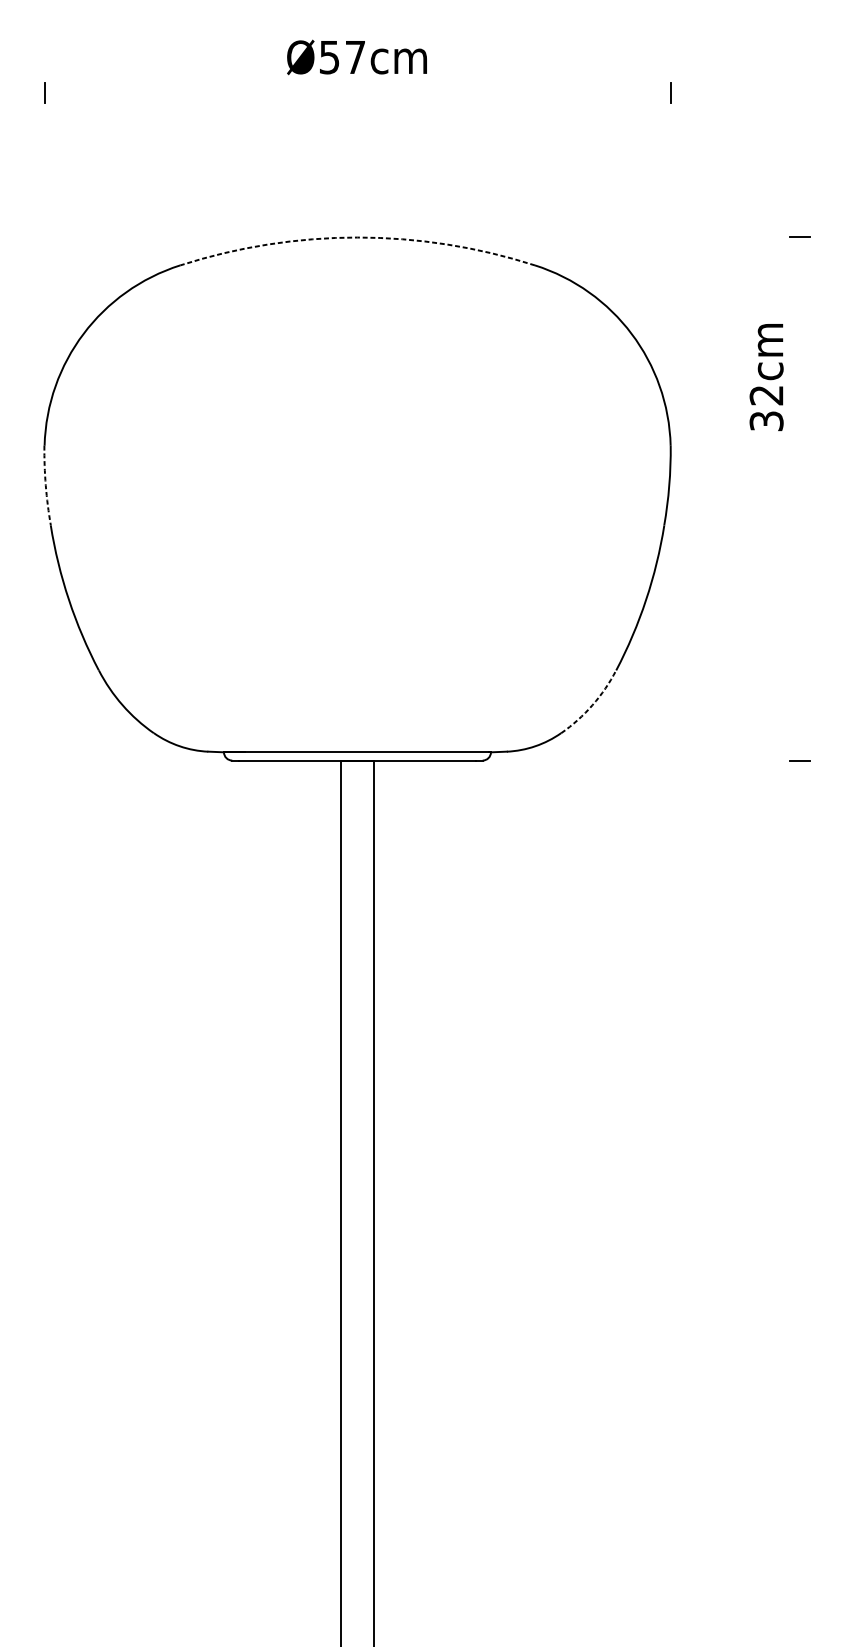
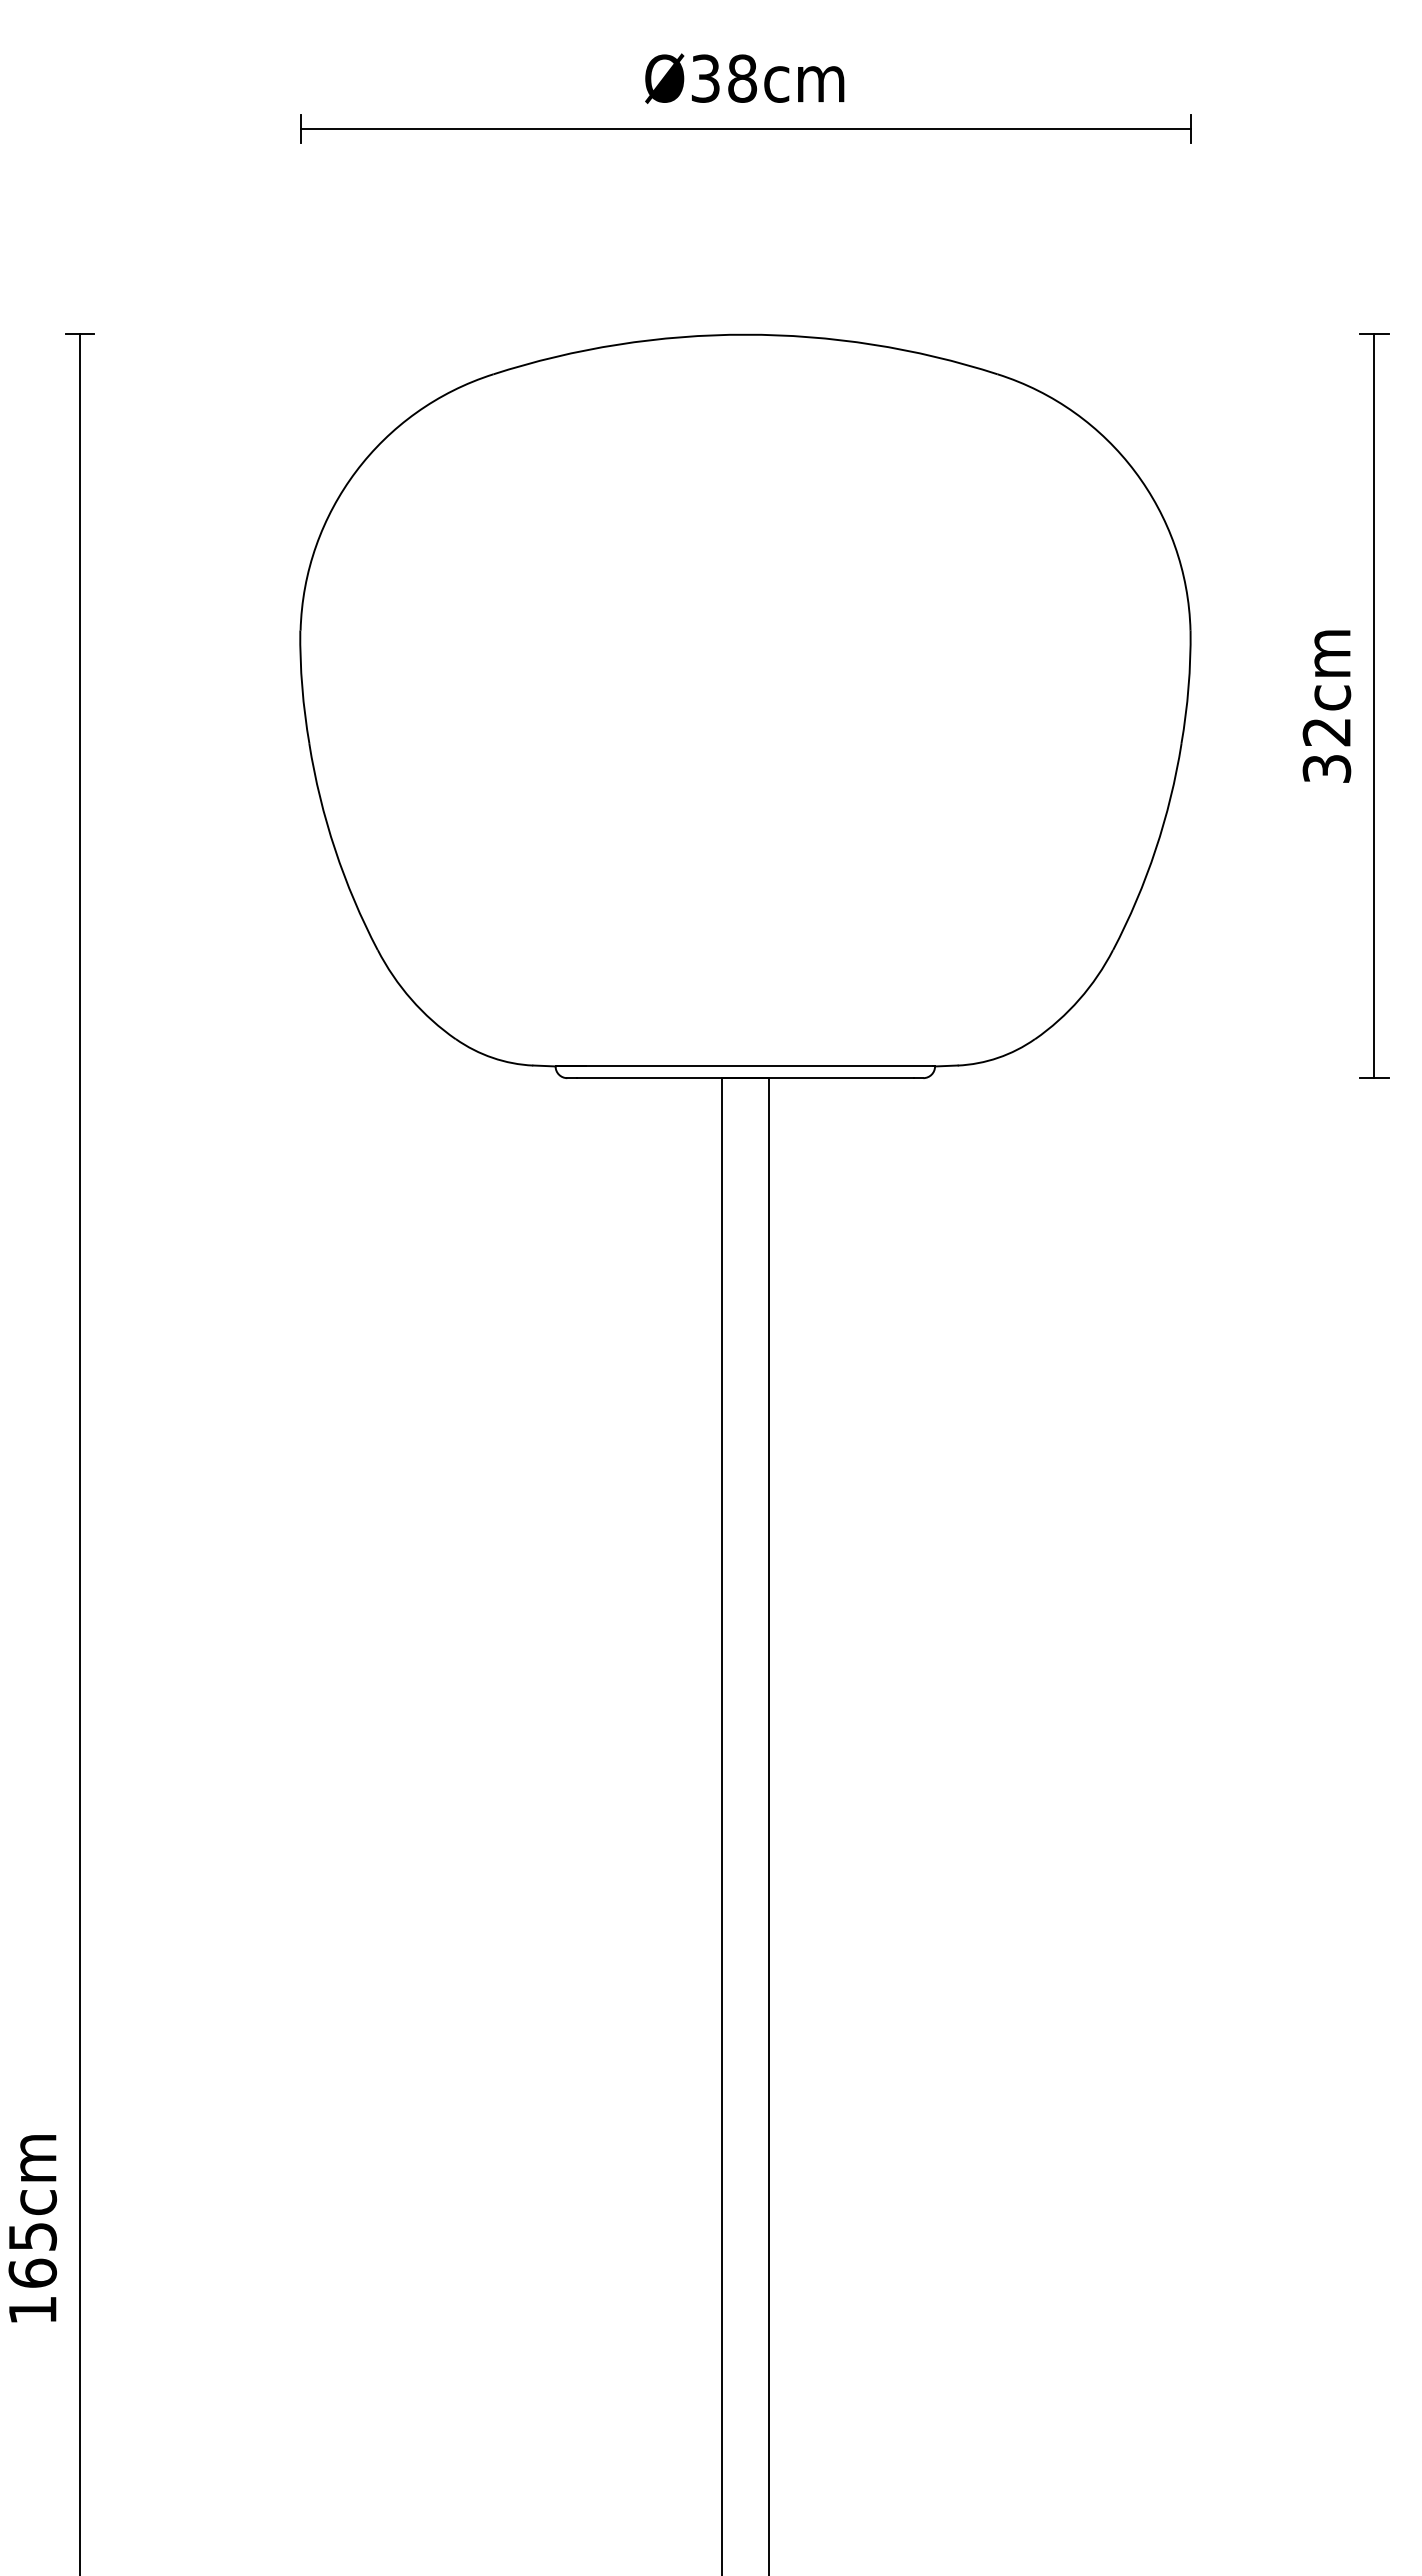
text: (342, 57) -> (724, 78), Ø57cm -> Ø38cm
line: (357, 92) -> (745, 128), added
arc: (357, 237) -> (745, 334), dashed -> solid
text: (766, 377) -> (1326, 706), moved
arc: (45, 485) -> (302, 687), dashed -> solid
line: (800, 499) -> (1374, 706), added
arc: (592, 705) -> (1079, 999), dashed -> solid

